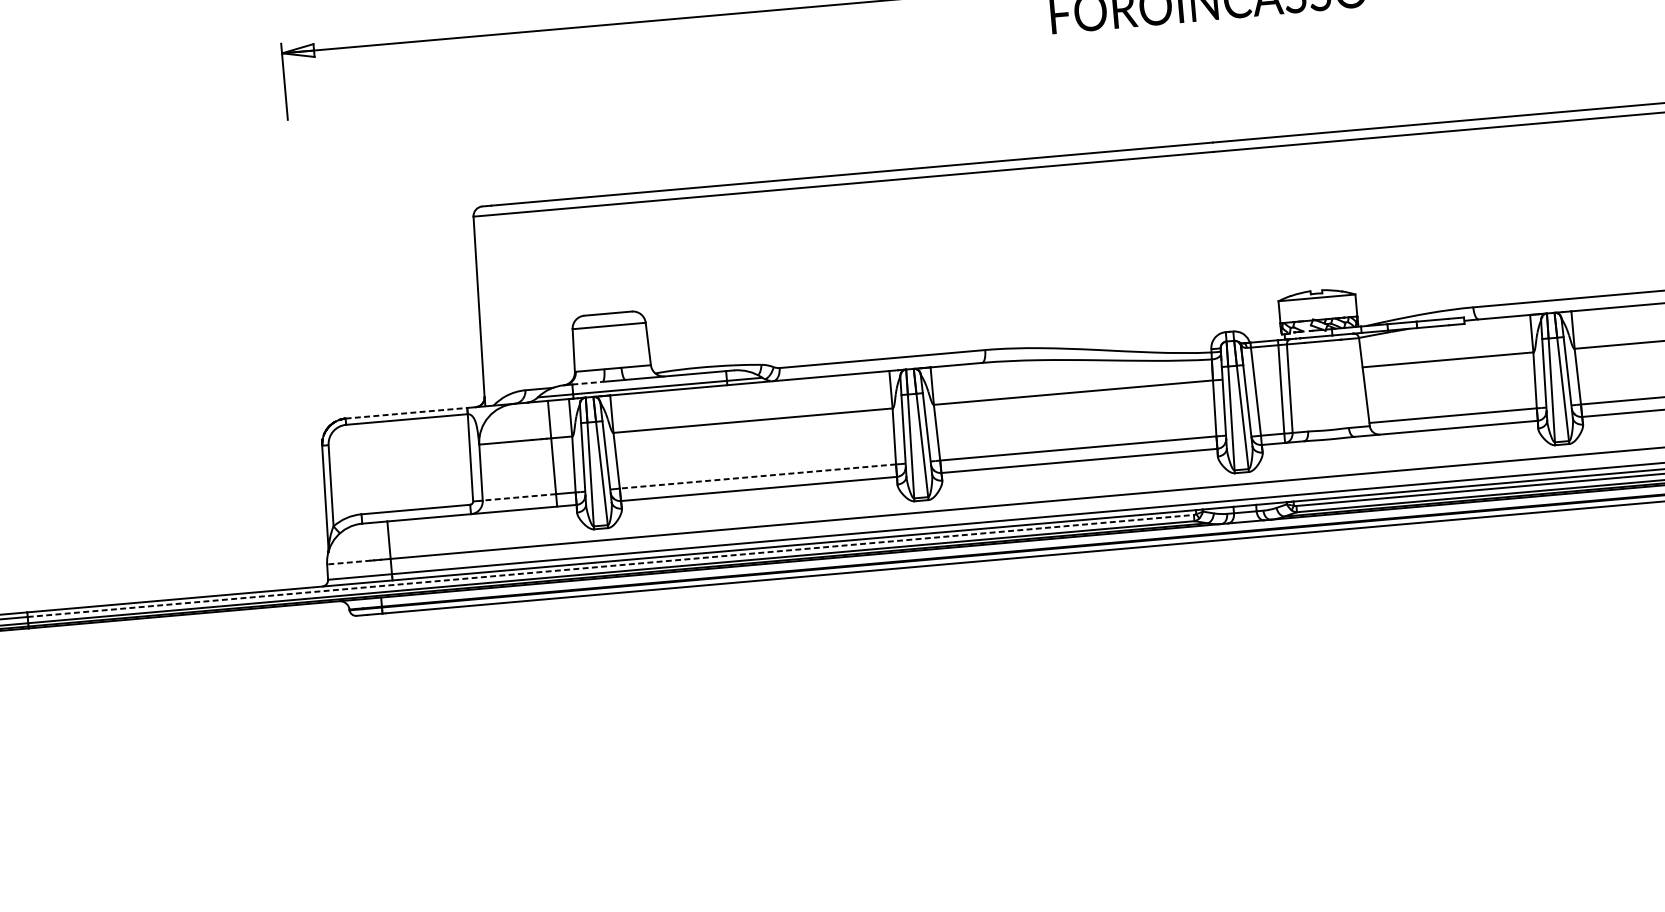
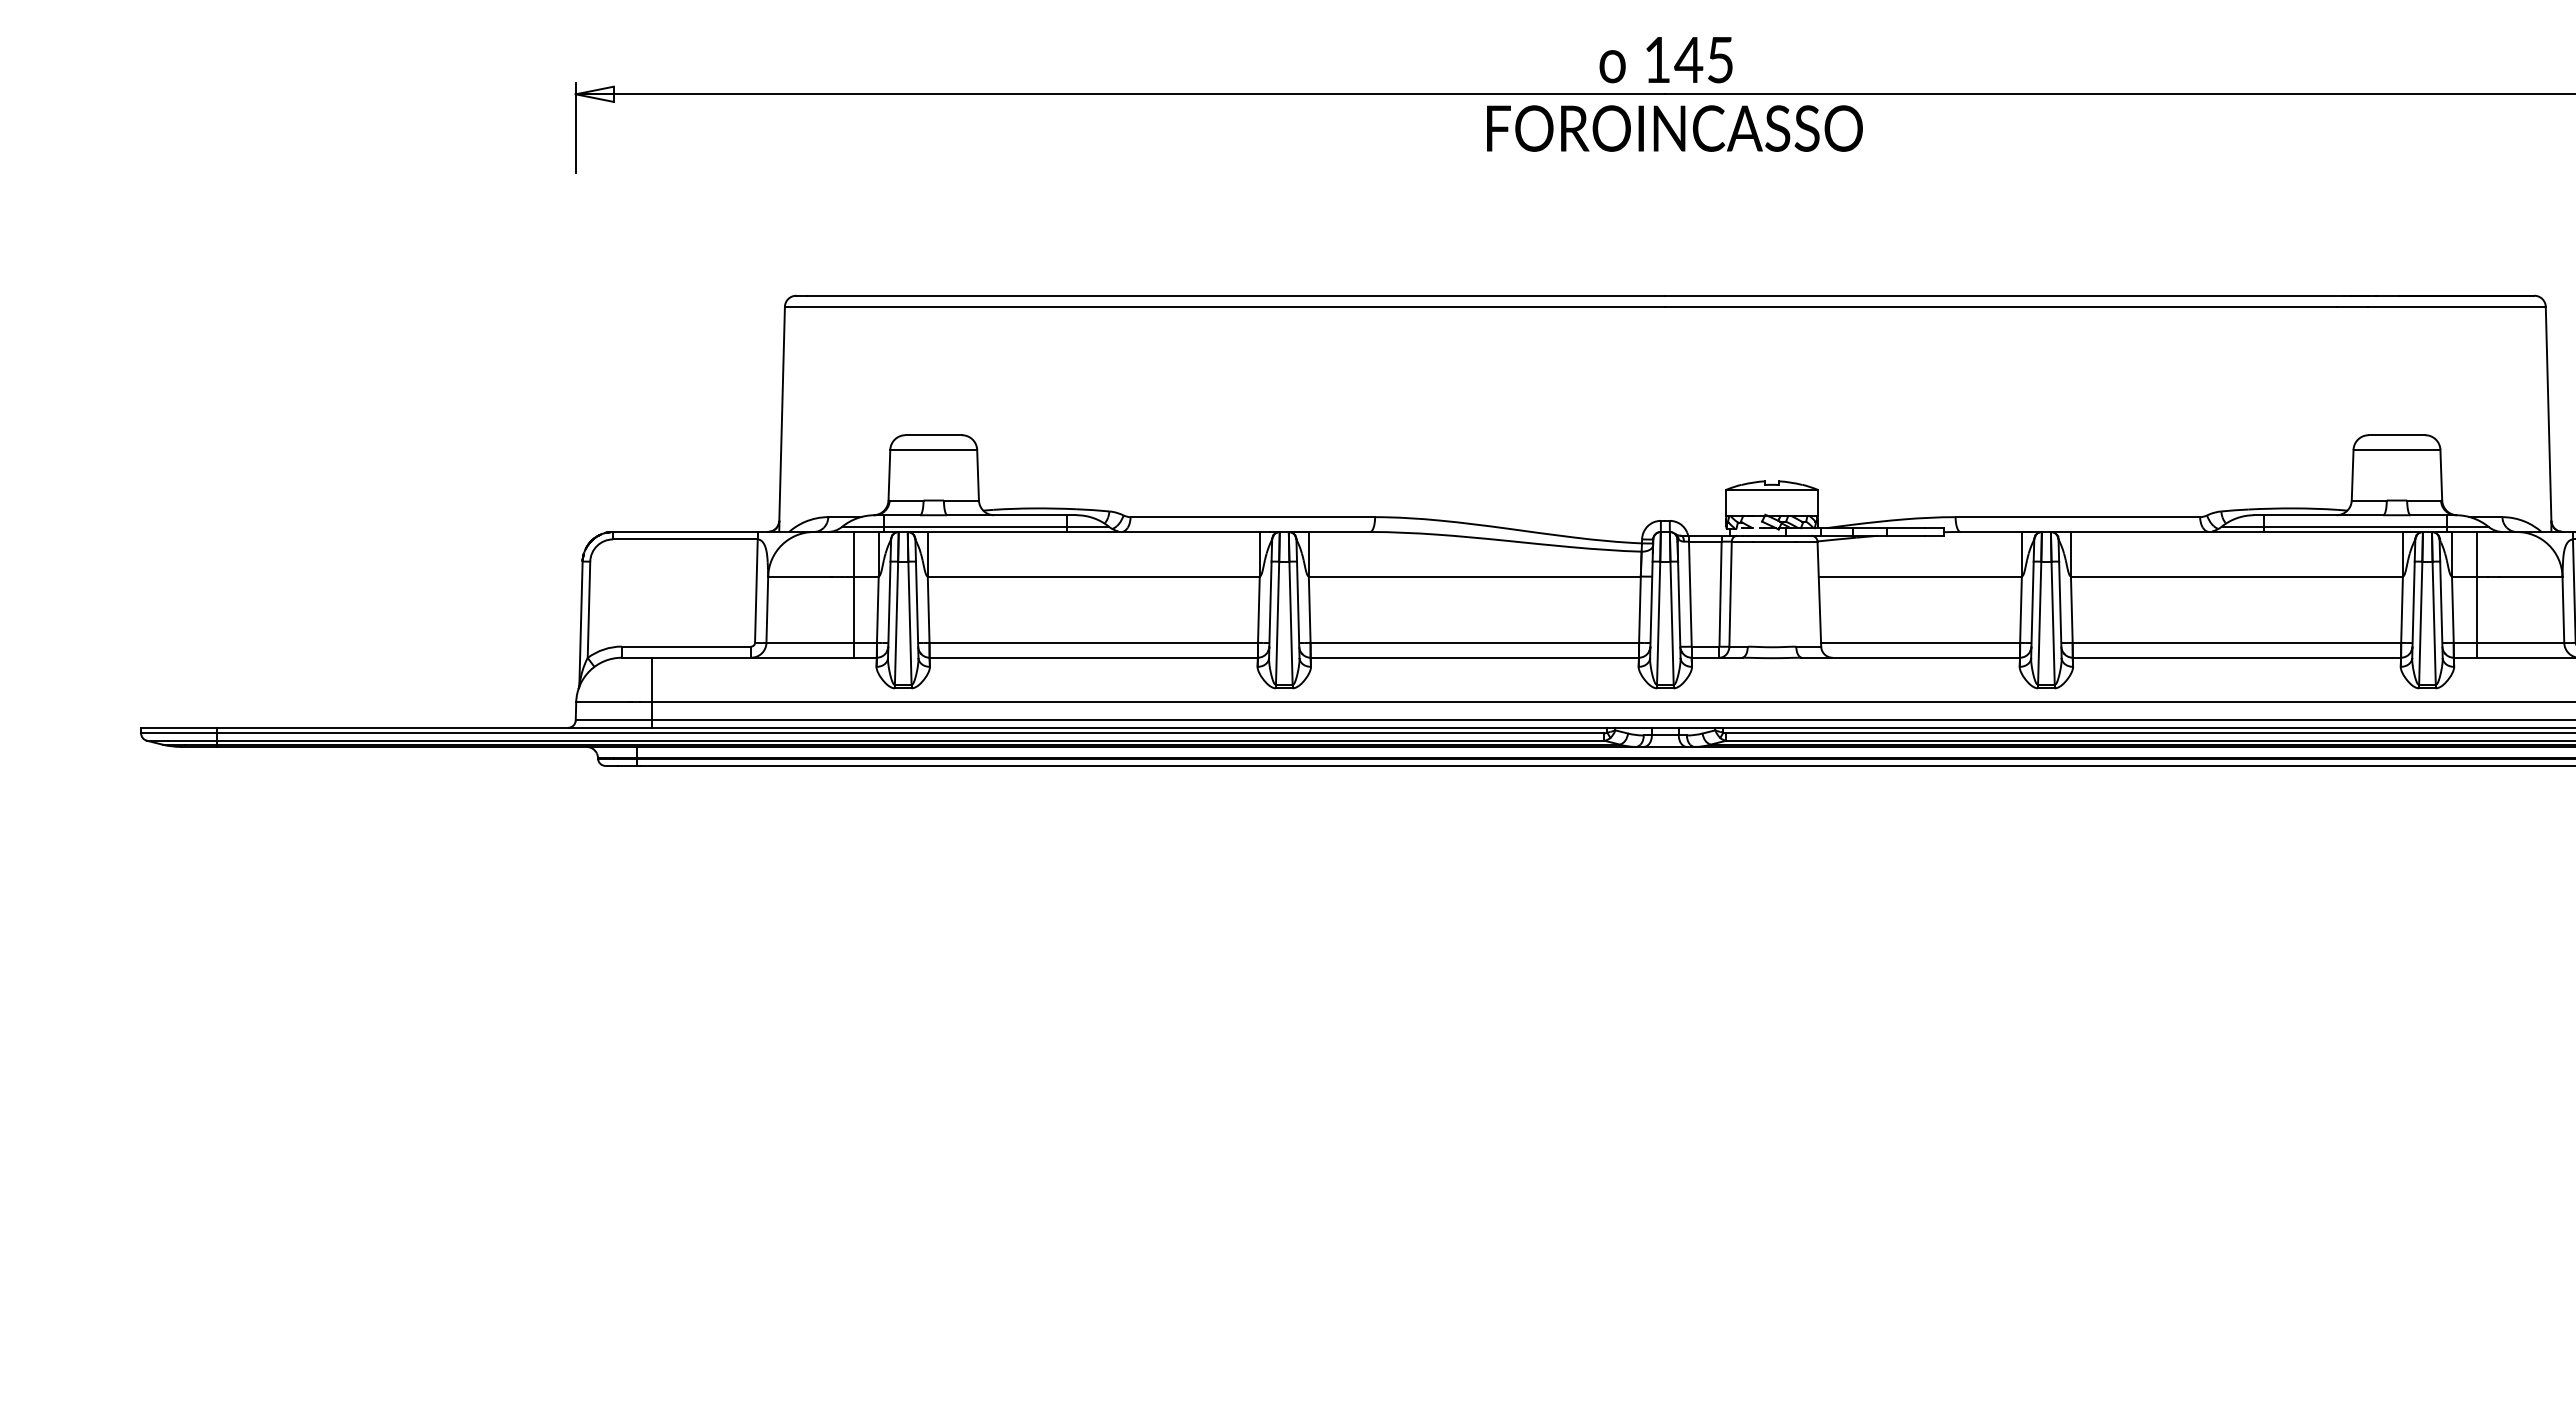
line: (587, 383) -> (902, 515), dashed -> solid
line: (406, 413) -> (685, 532), dashed -> solid
line: (757, 476) -> (1093, 642), dashed -> solid
line: (519, 496) -> (810, 642), dashed -> solid
line: (348, 562) -> (601, 702), dashed -> solid
line: (610, 566) -> (910, 733), dashed -> solid

